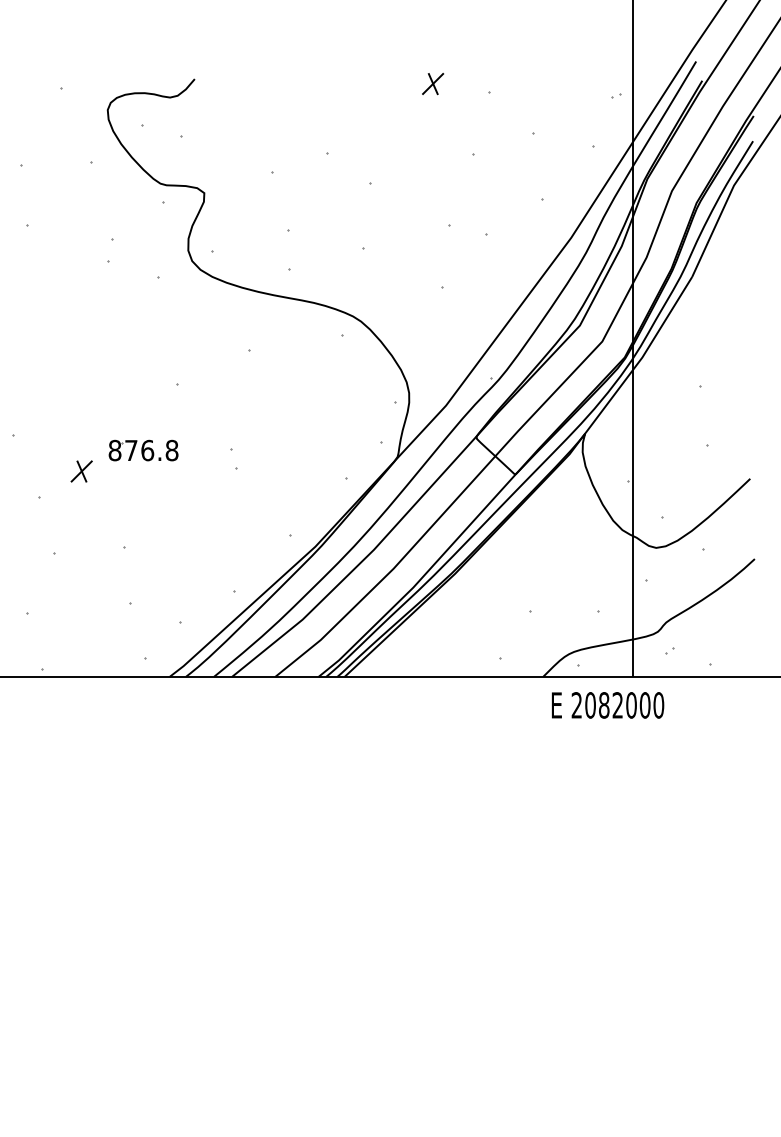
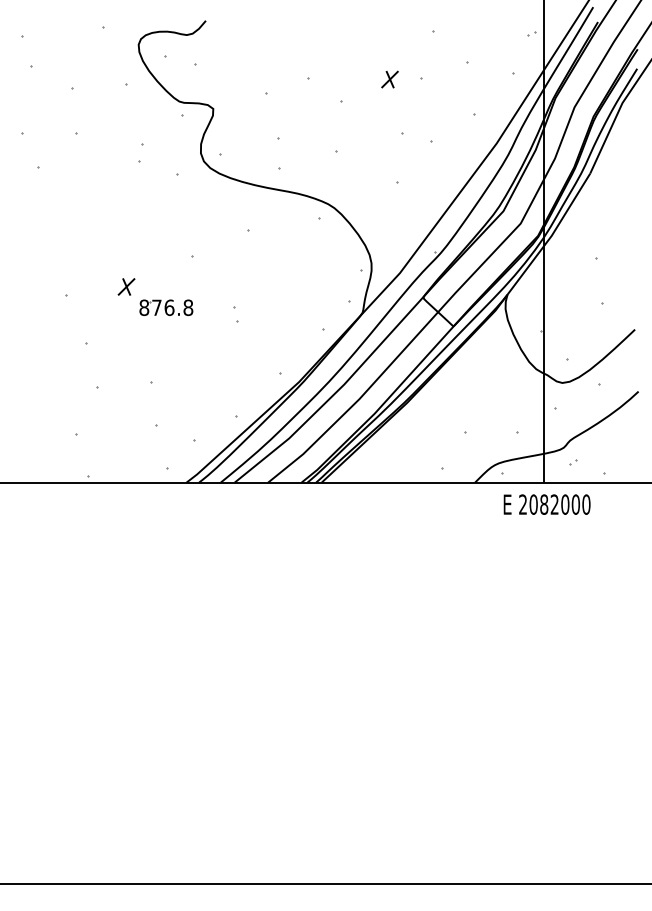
part: (432, 83) -> (389, 79), moved
part: (81, 470) -> (126, 286), moved
text: (607, 705) -> (546, 504), moved

